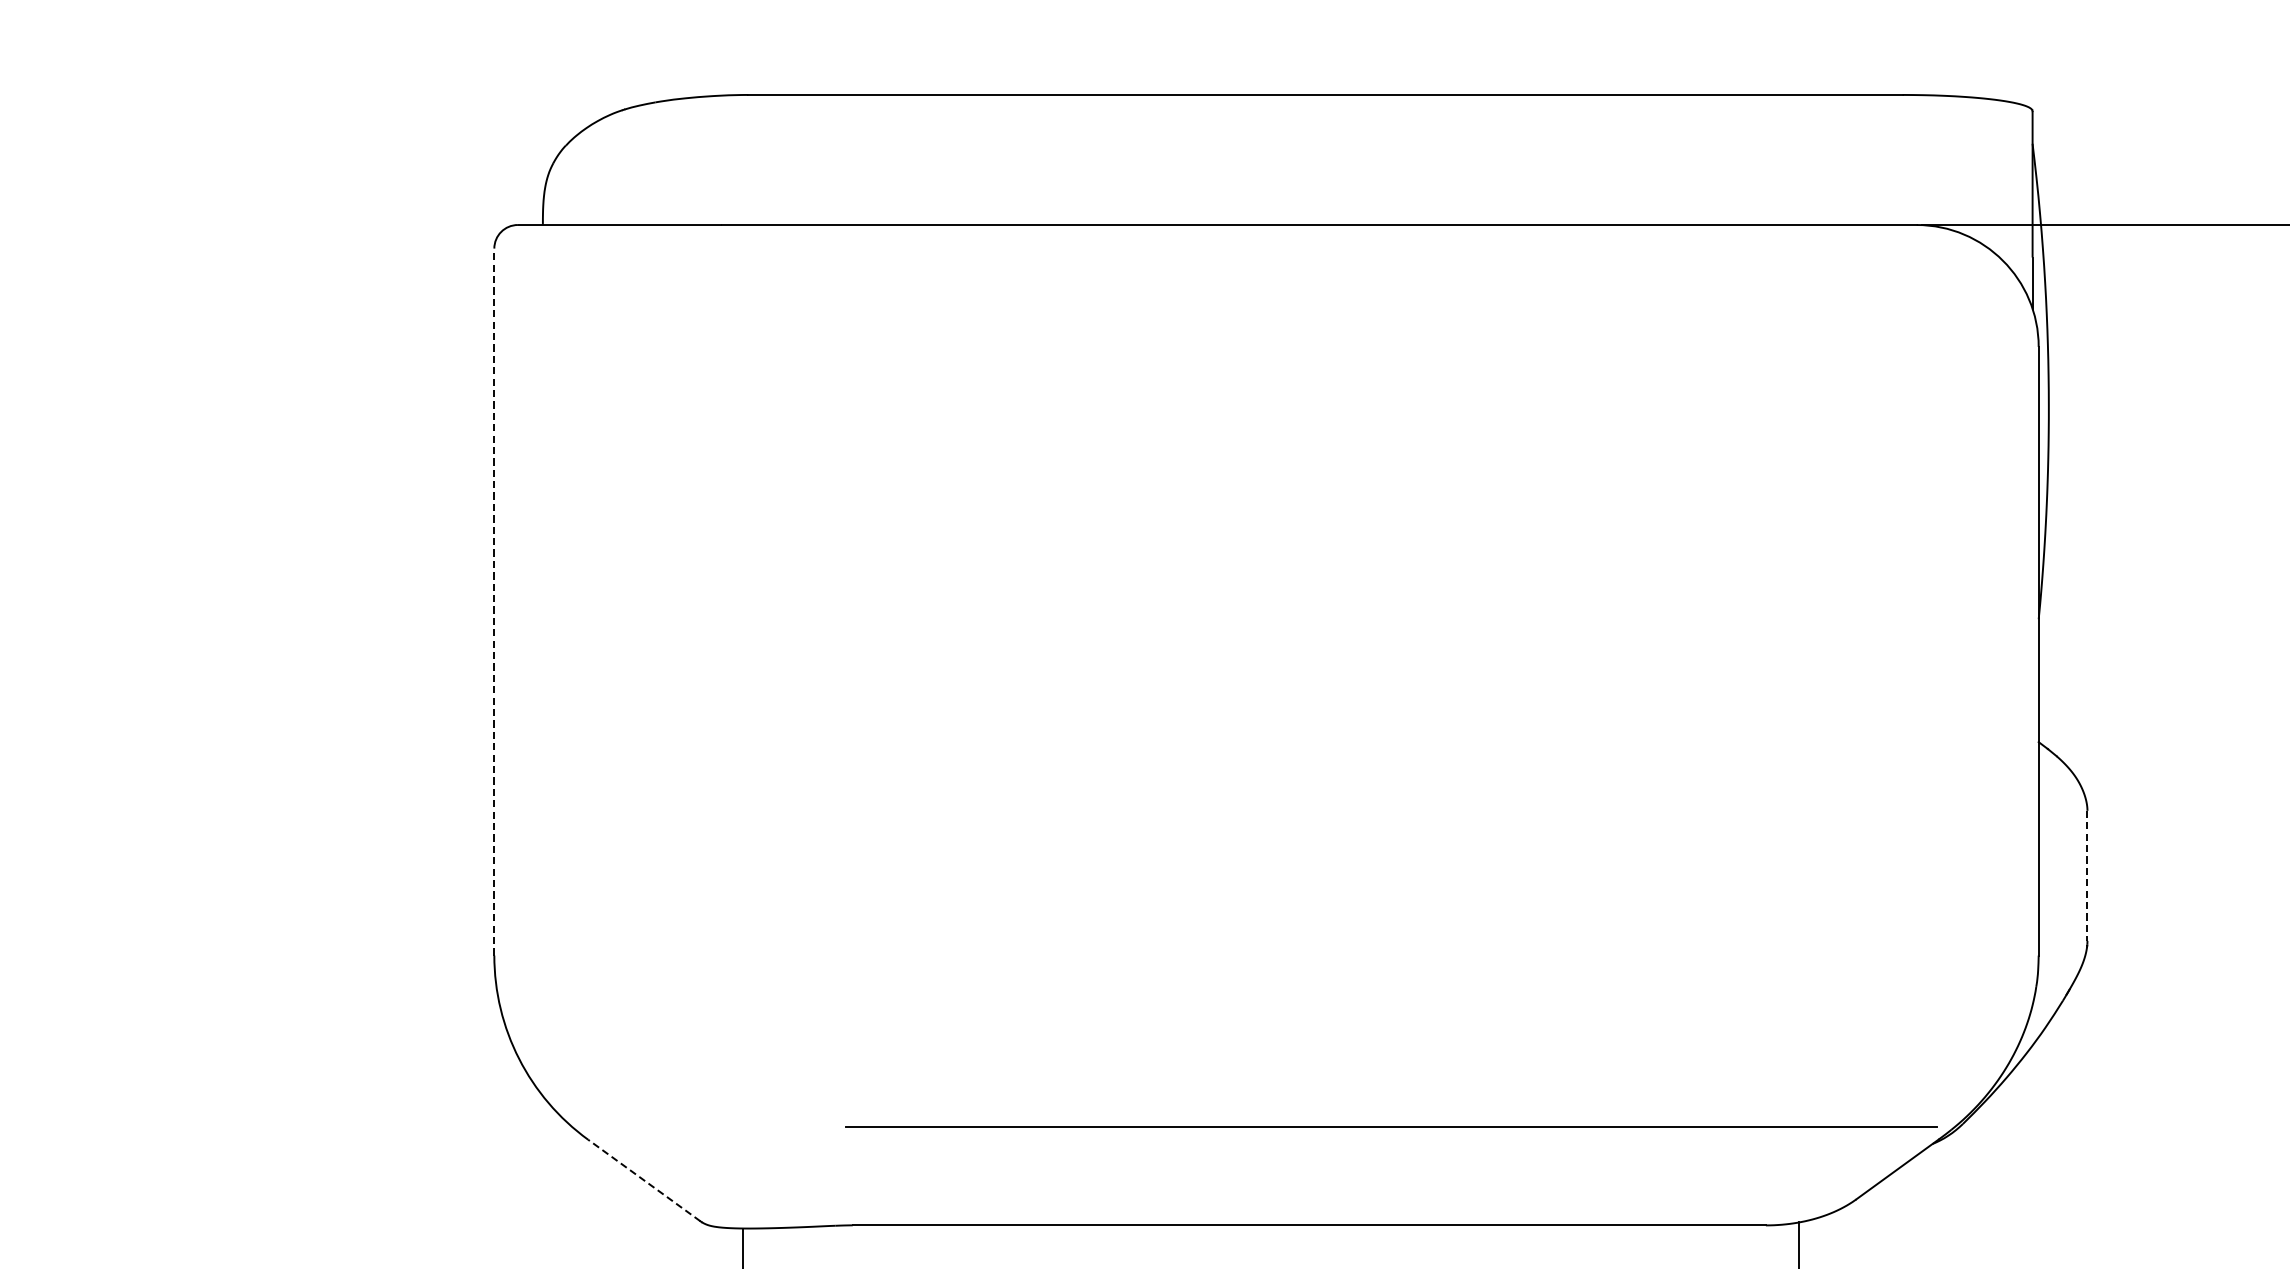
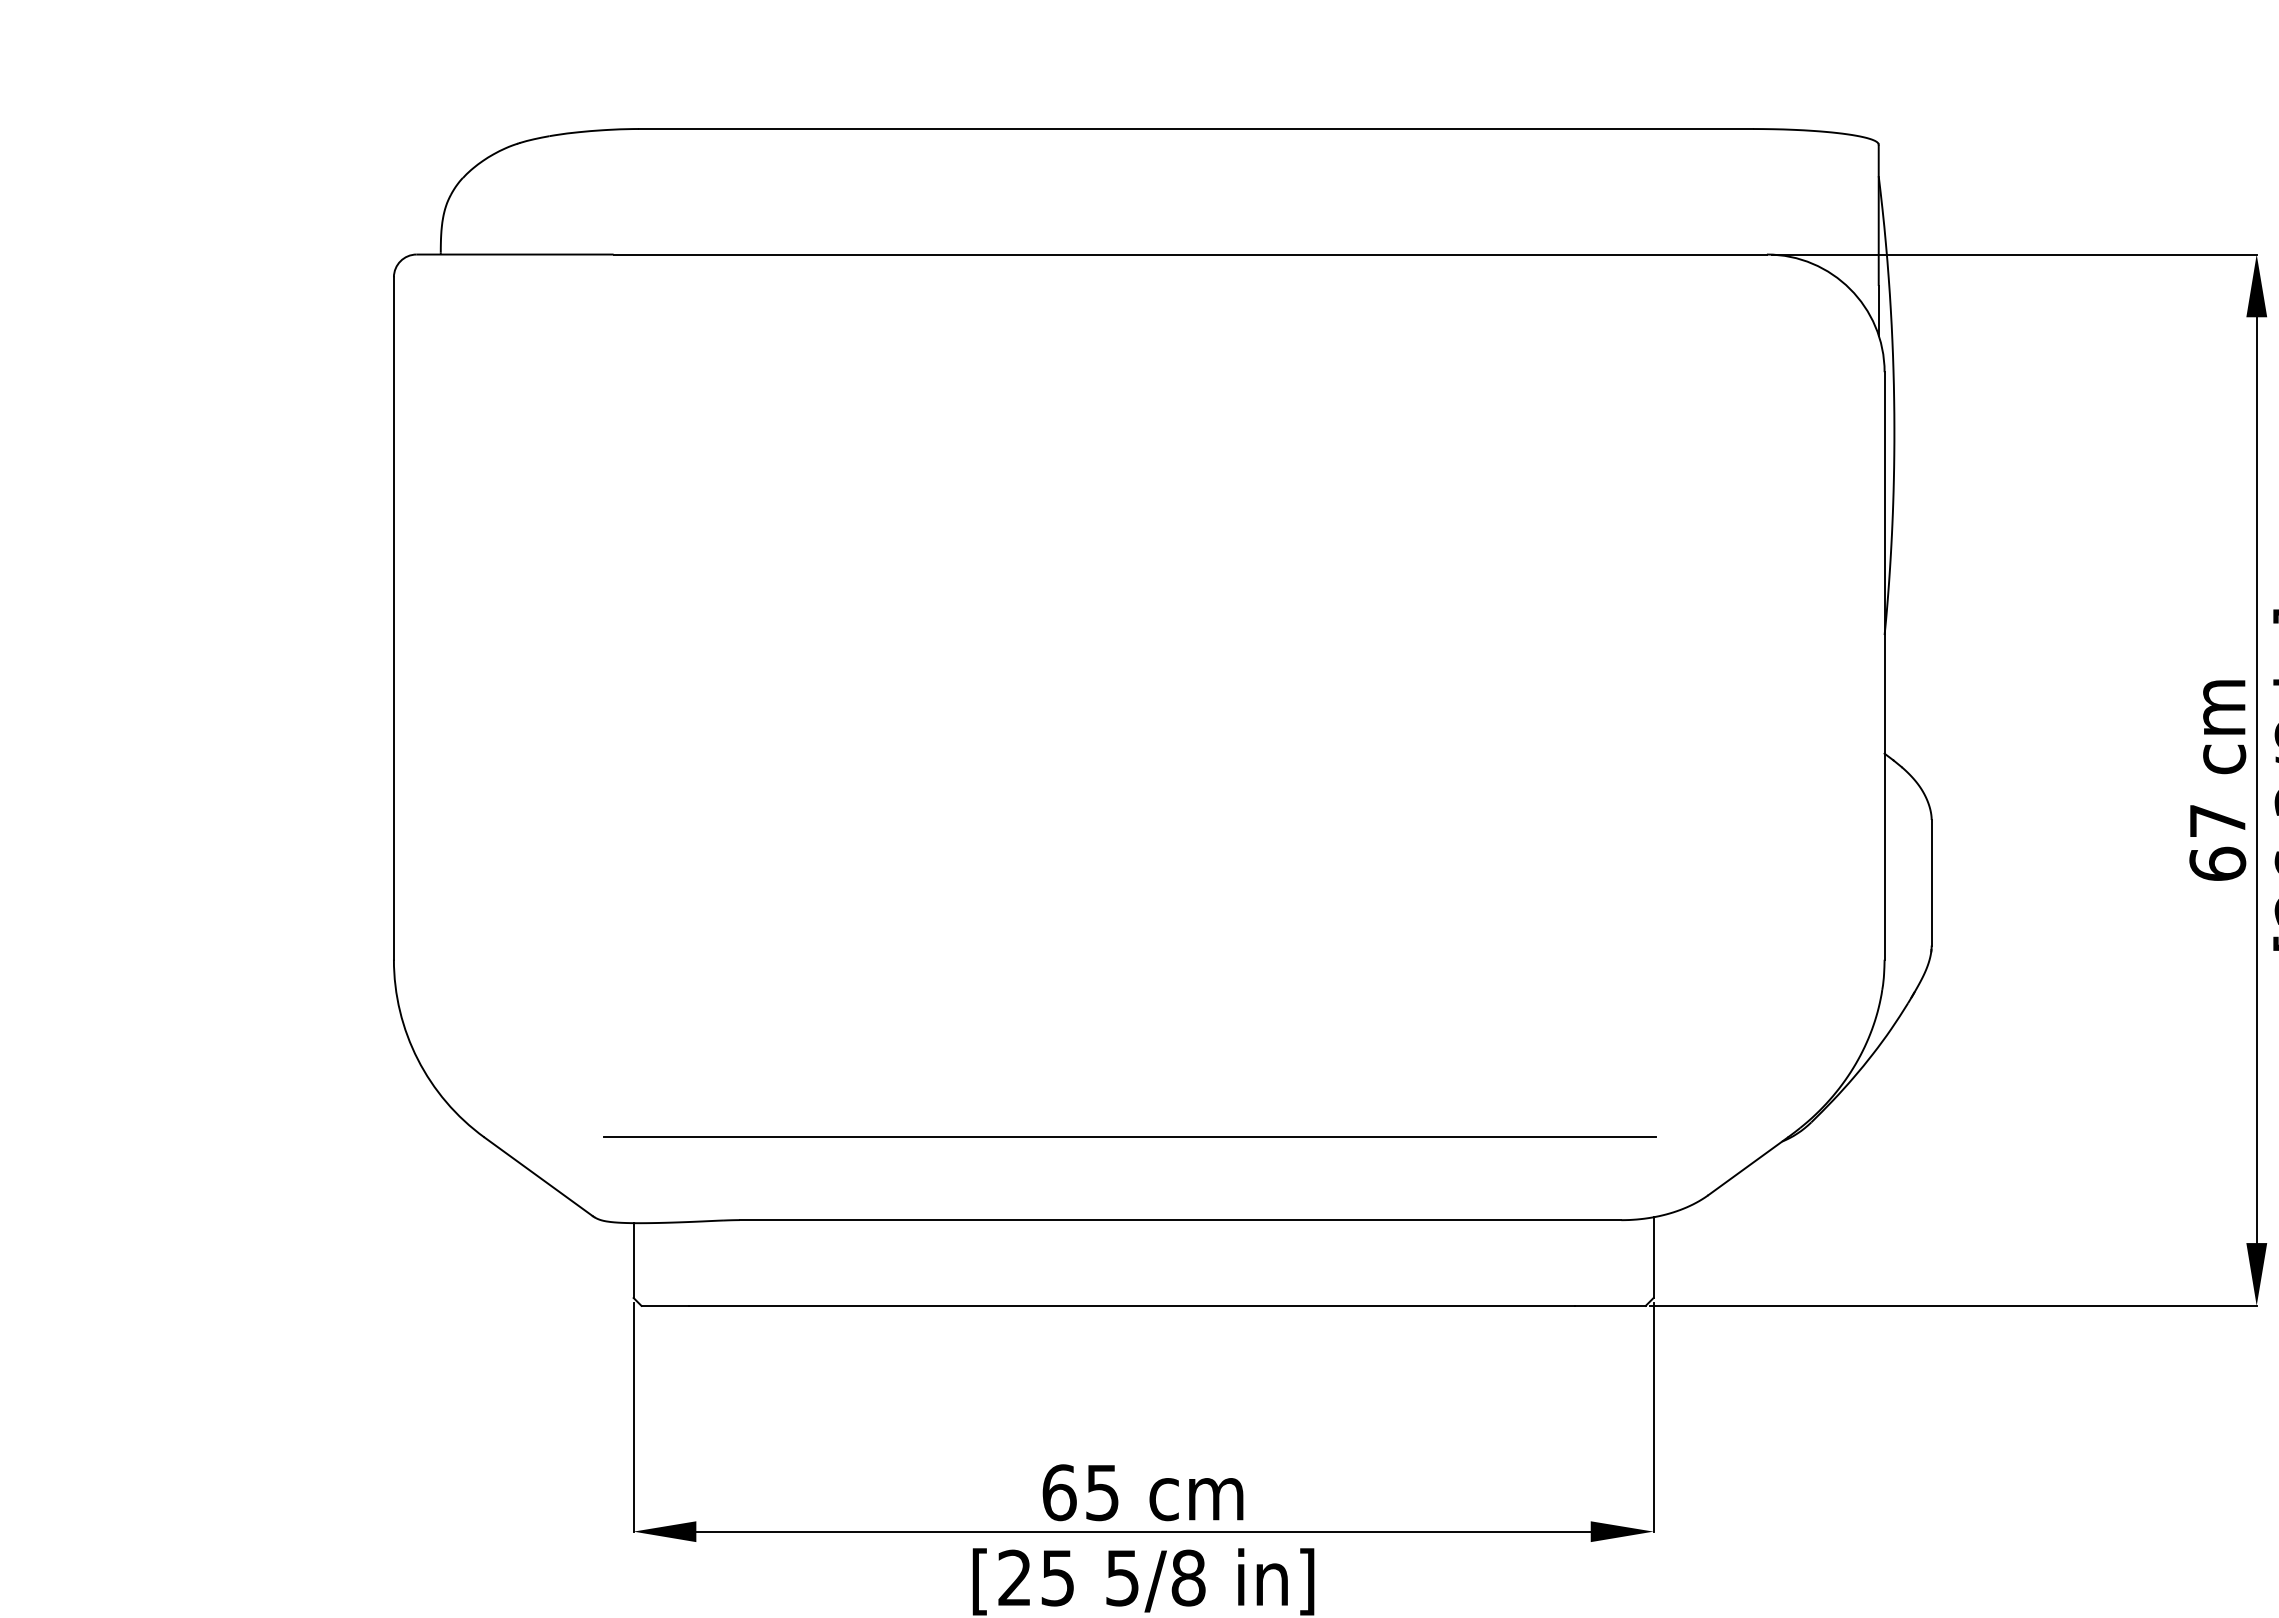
line: (493, 602) -> (393, 618), dashed -> solid
line: (2087, 875) -> (1931, 882), dashed -> solid
line: (1391, 1126) -> (1129, 1136), moved
line: (644, 1180) -> (538, 1176), dashed -> solid

